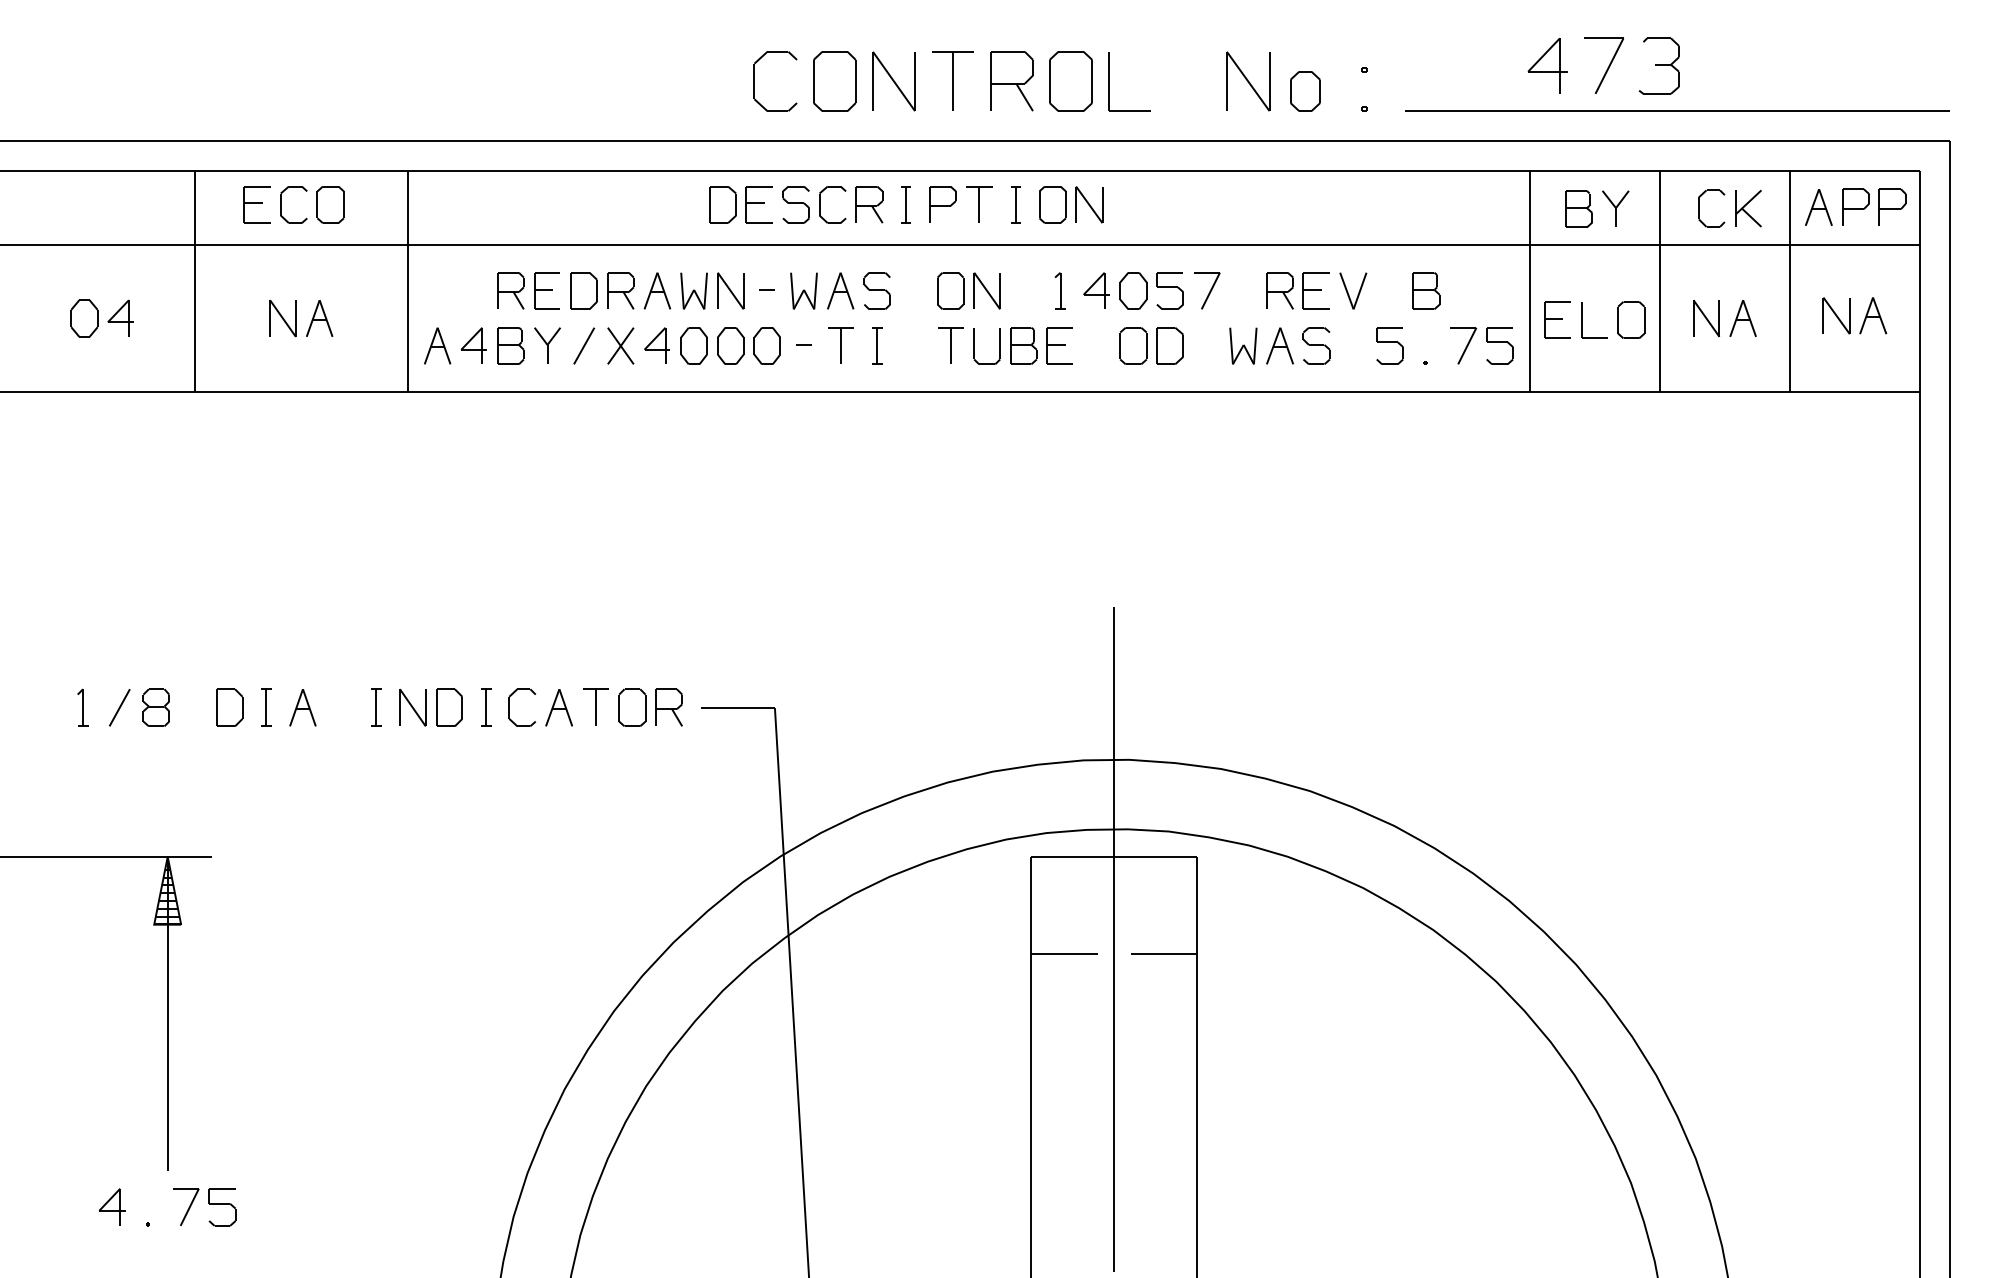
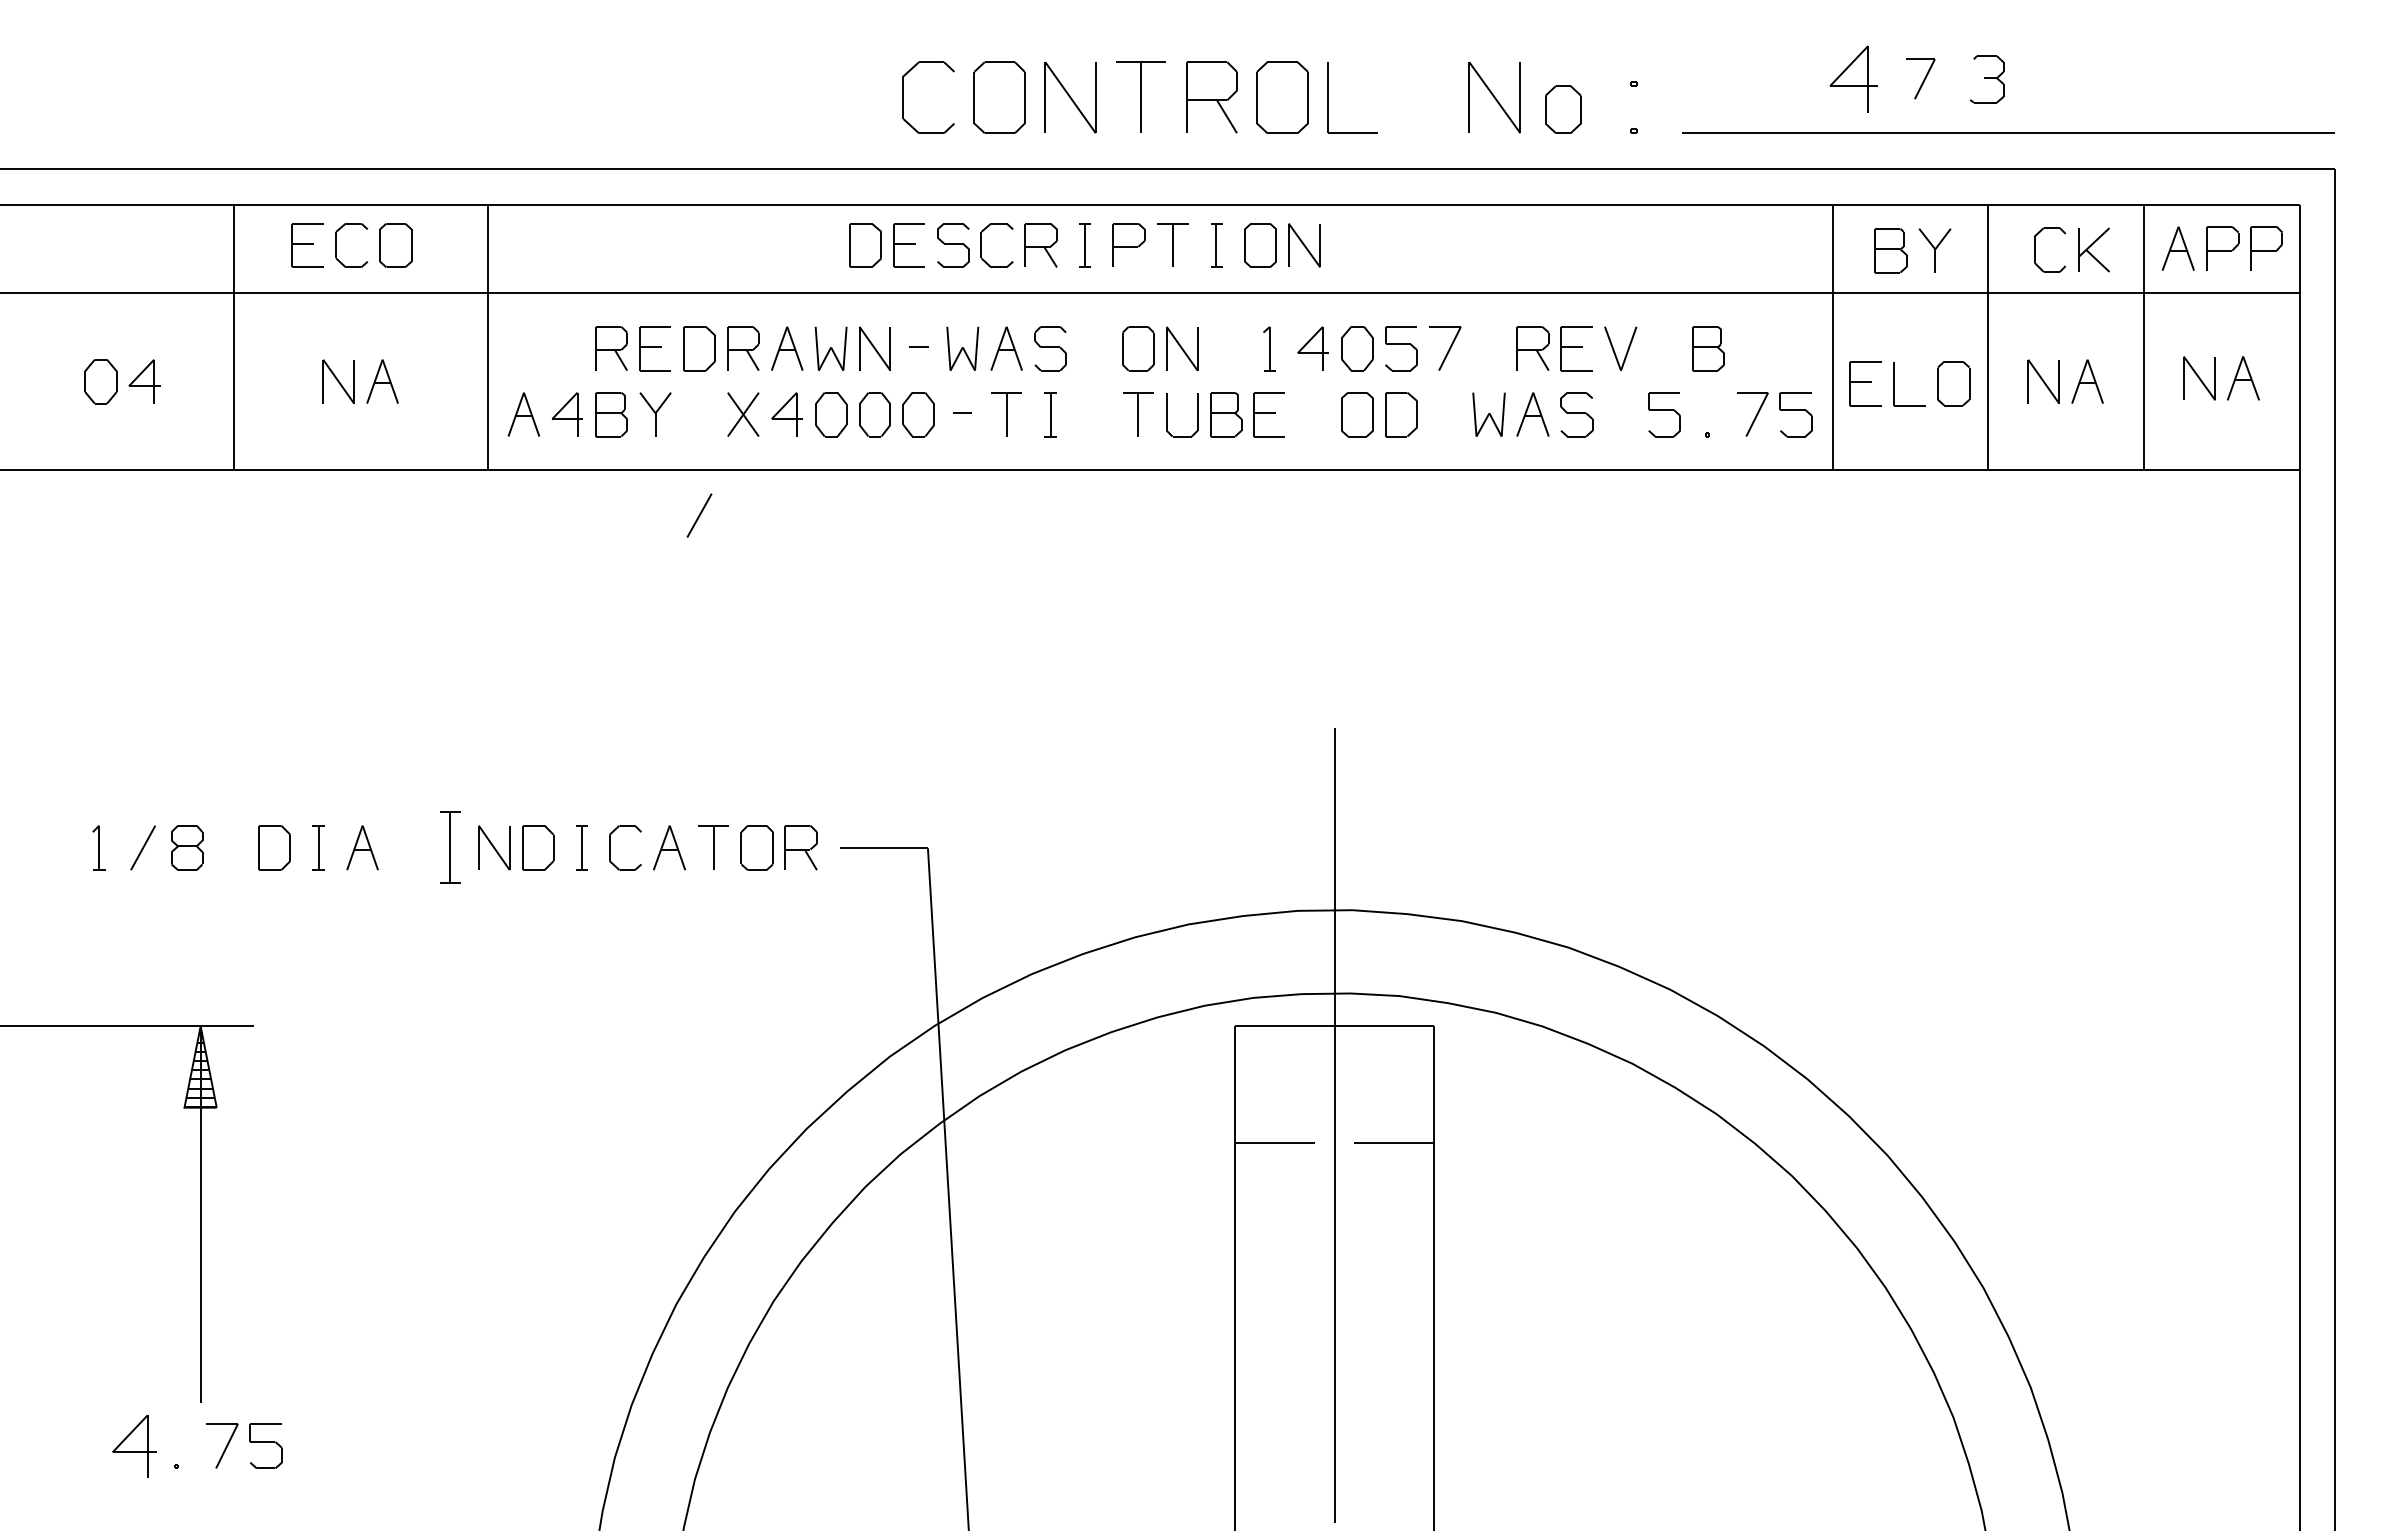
part: (1603, 65) -> (1920, 78), size x0.6
part: (1658, 66) -> (1986, 79), size x0.7
line: (584, 345) -> (699, 515), moved
part: (376, 707) -> (450, 847), size x1.6
part: (111, 1206) -> (133, 1445), size x1.4

